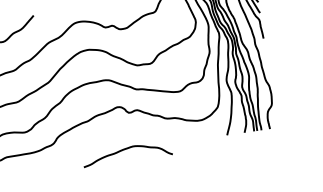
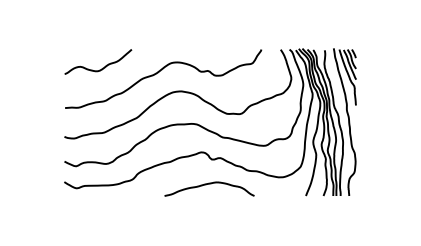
curve: (126, 149) -> (209, 184), moved

